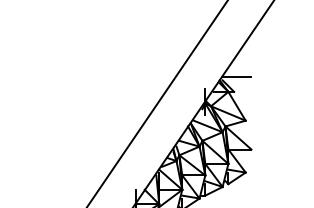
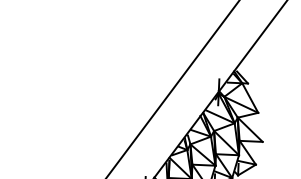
line: (236, 77) -> (251, 69), removed

